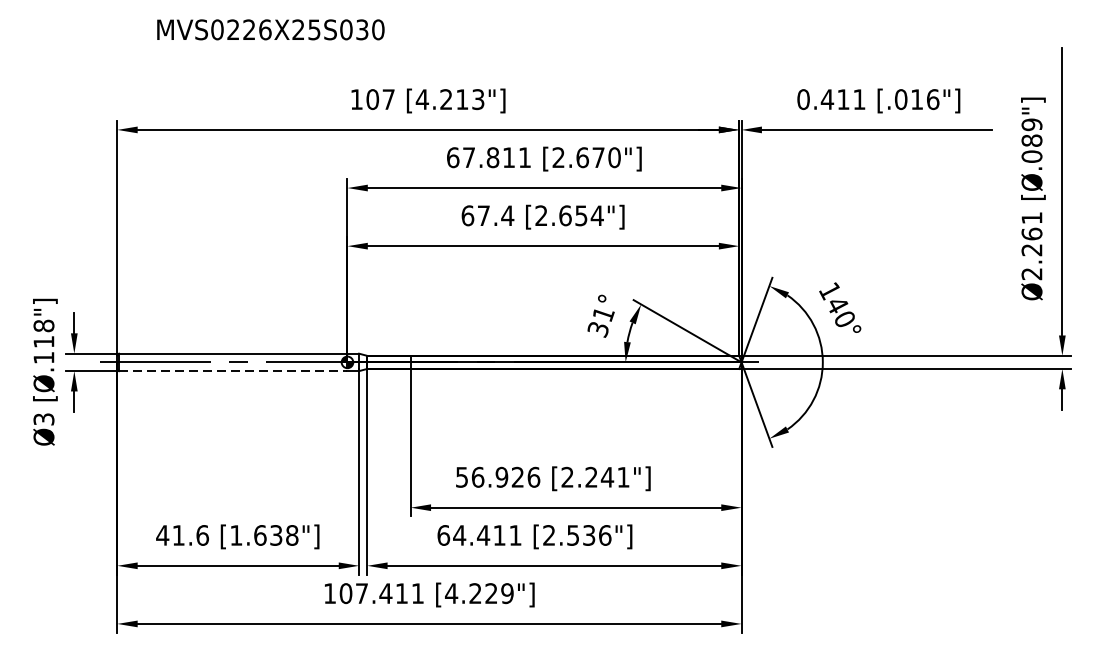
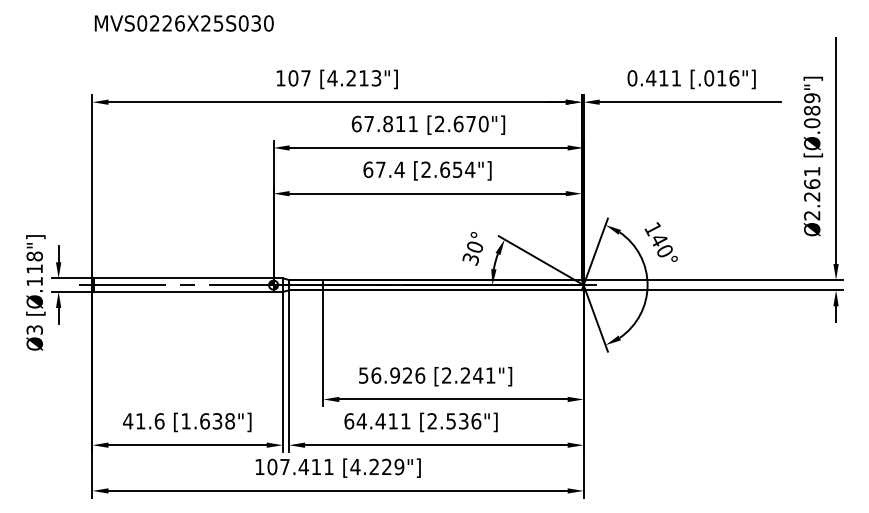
text: (269, 29) -> (183, 23), moved
text: (604, 314) -> (475, 247), 31° -> 30°
line: (233, 371) -> (183, 292), dashed -> solid

